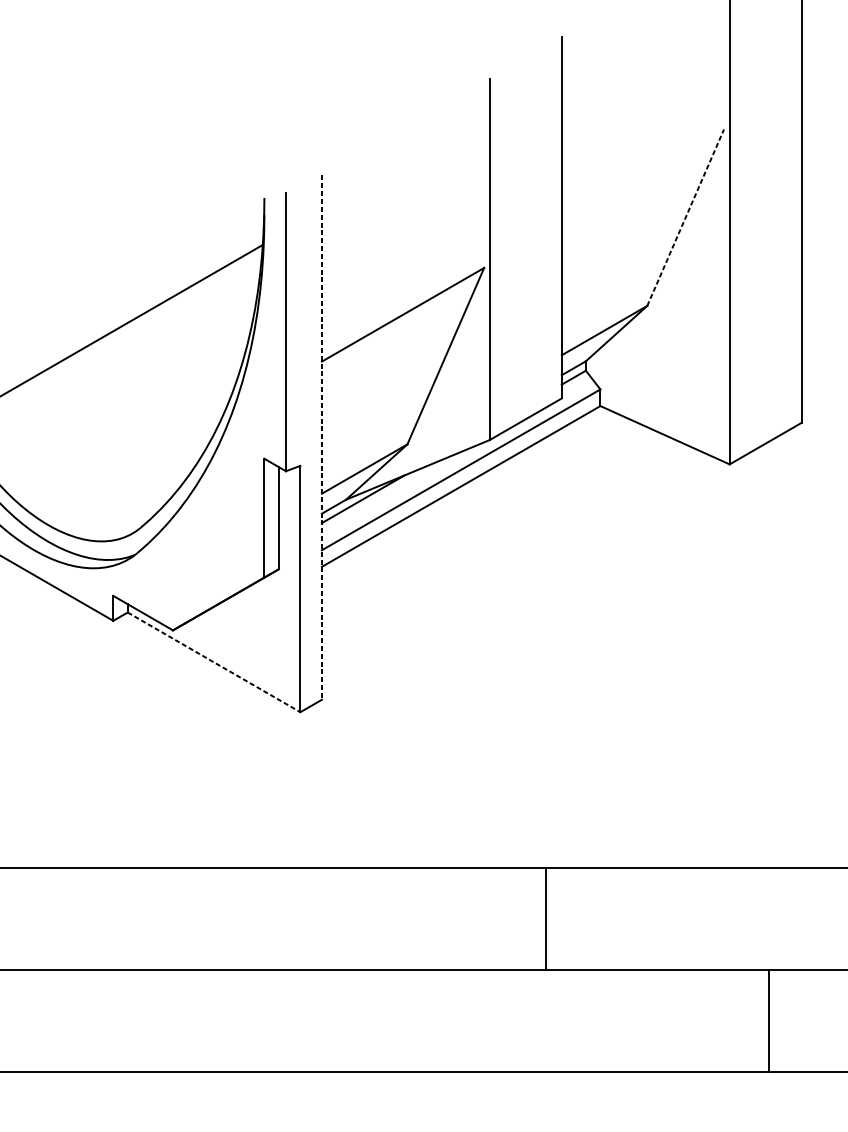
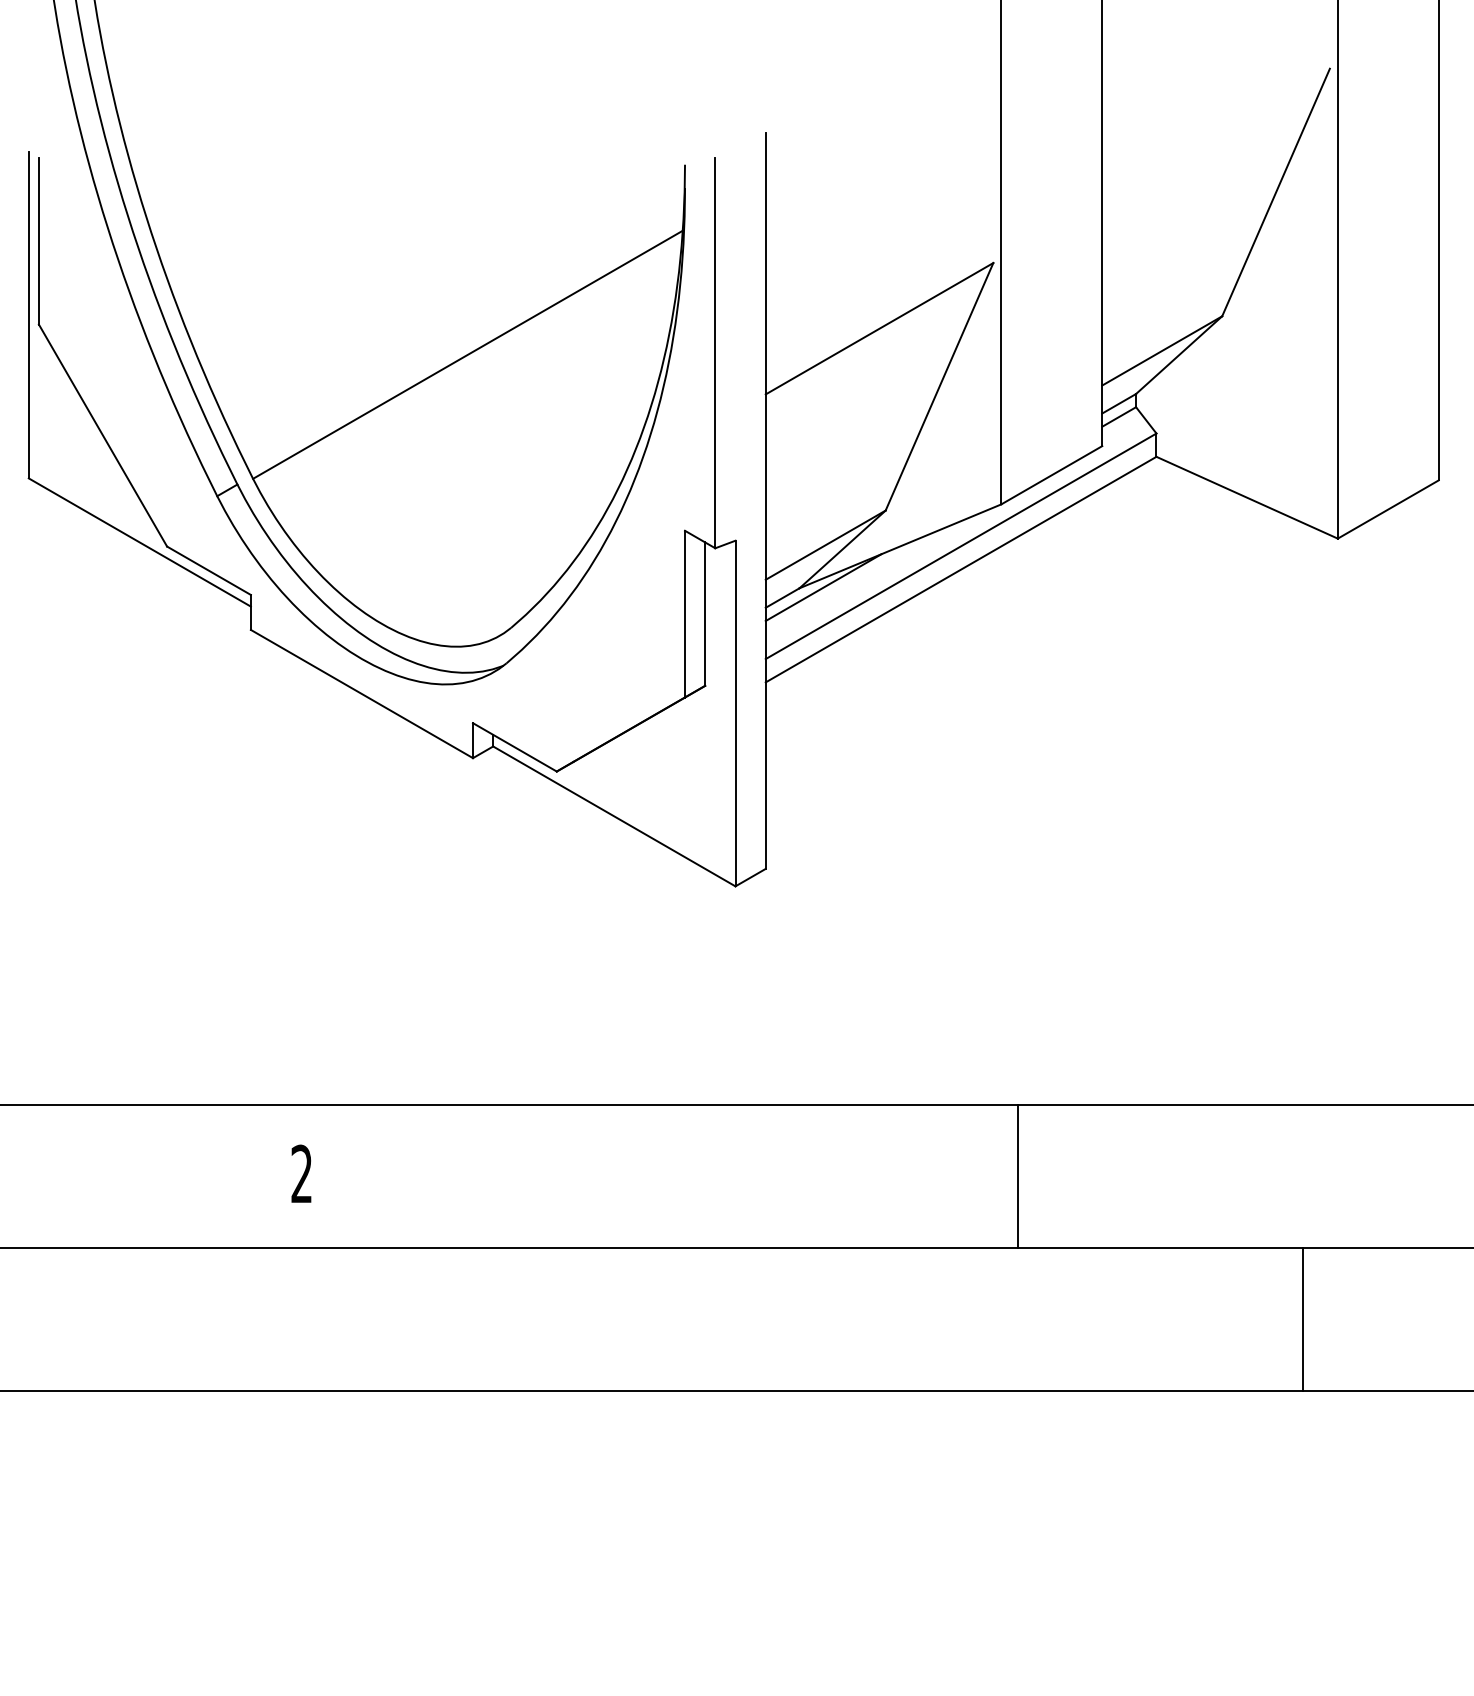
line: (685, 217) -> (1276, 192), dashed -> solid
line: (321, 437) -> (765, 501), dashed -> solid
line: (214, 662) -> (614, 816), dashed -> solid
line: (545, 918) -> (1017, 1176), moved
line: (768, 1020) -> (1303, 1319), moved

